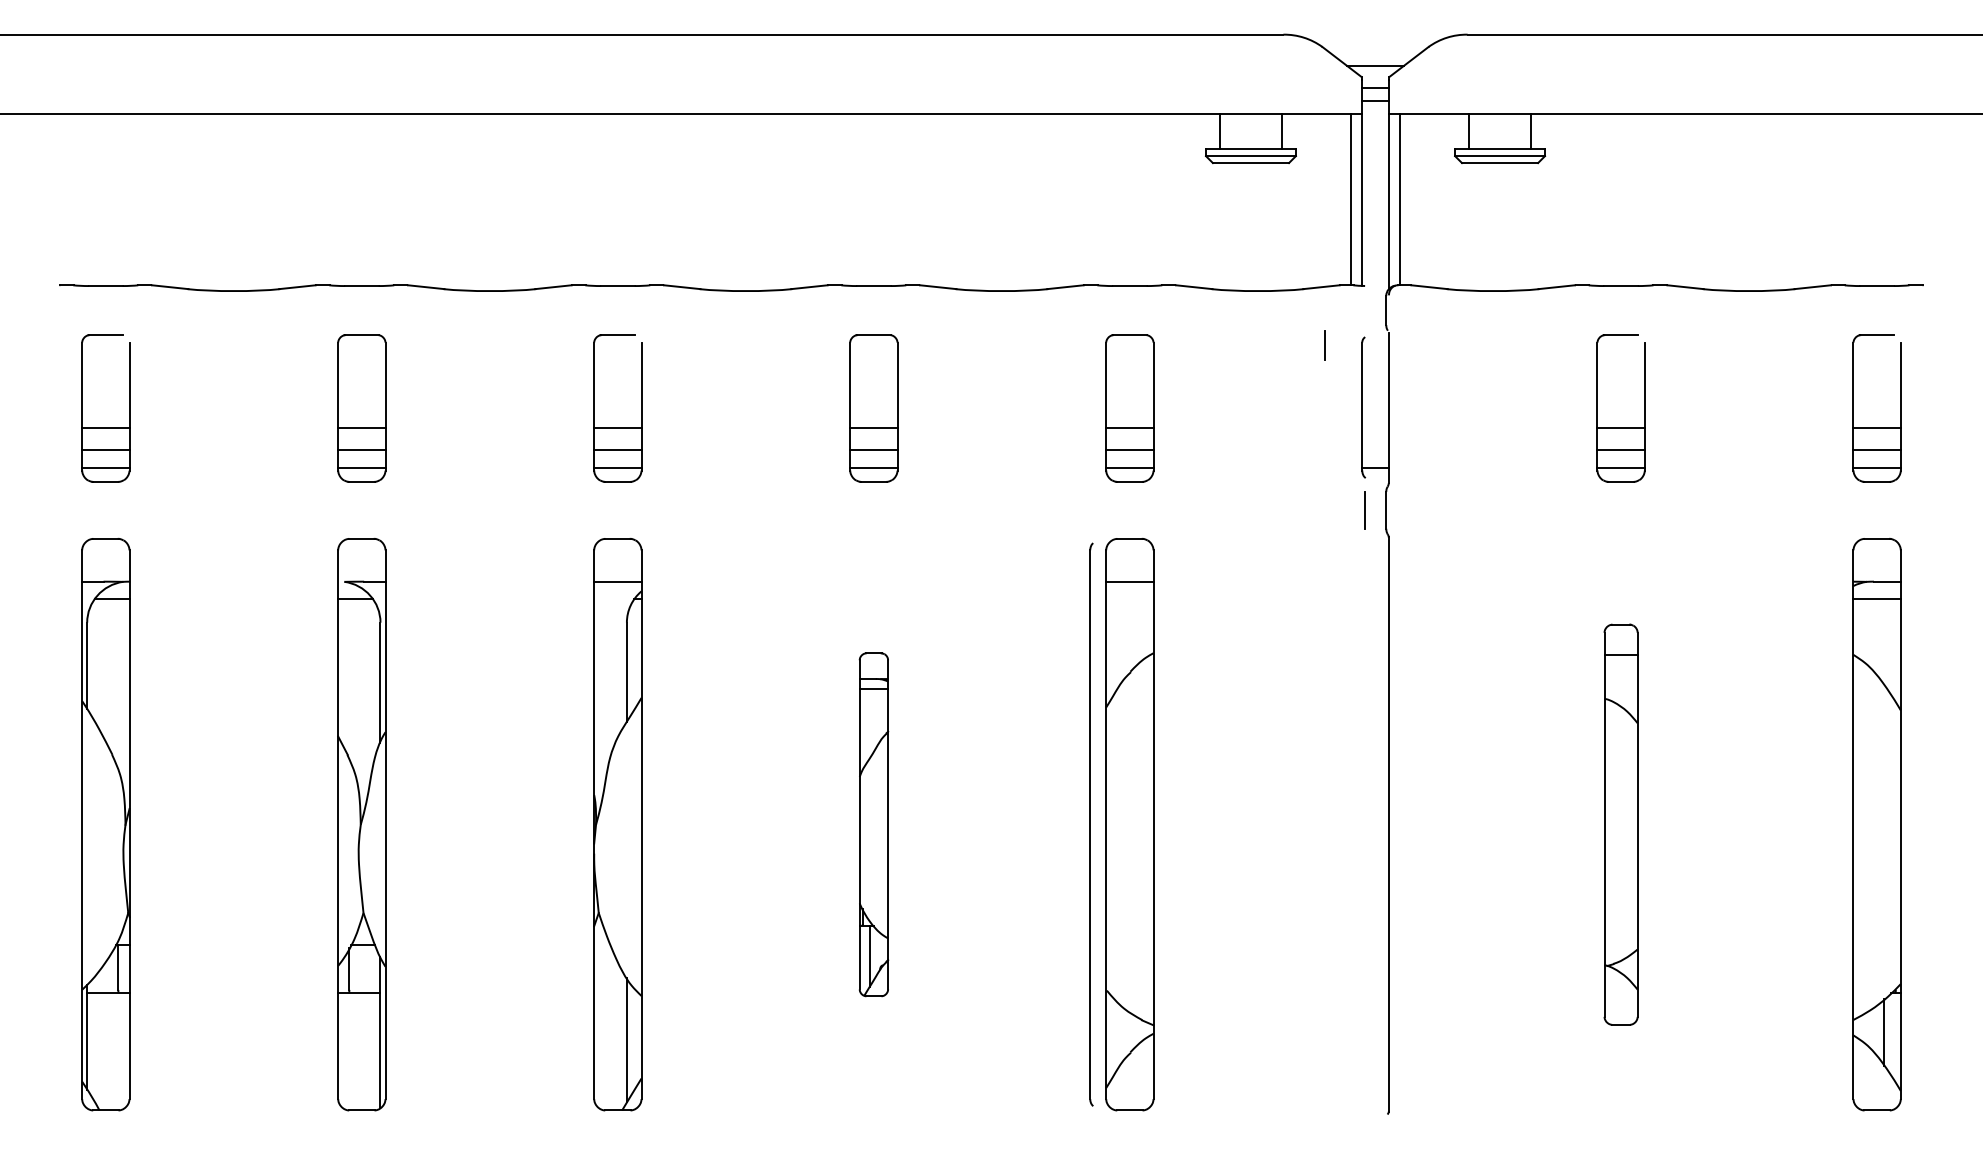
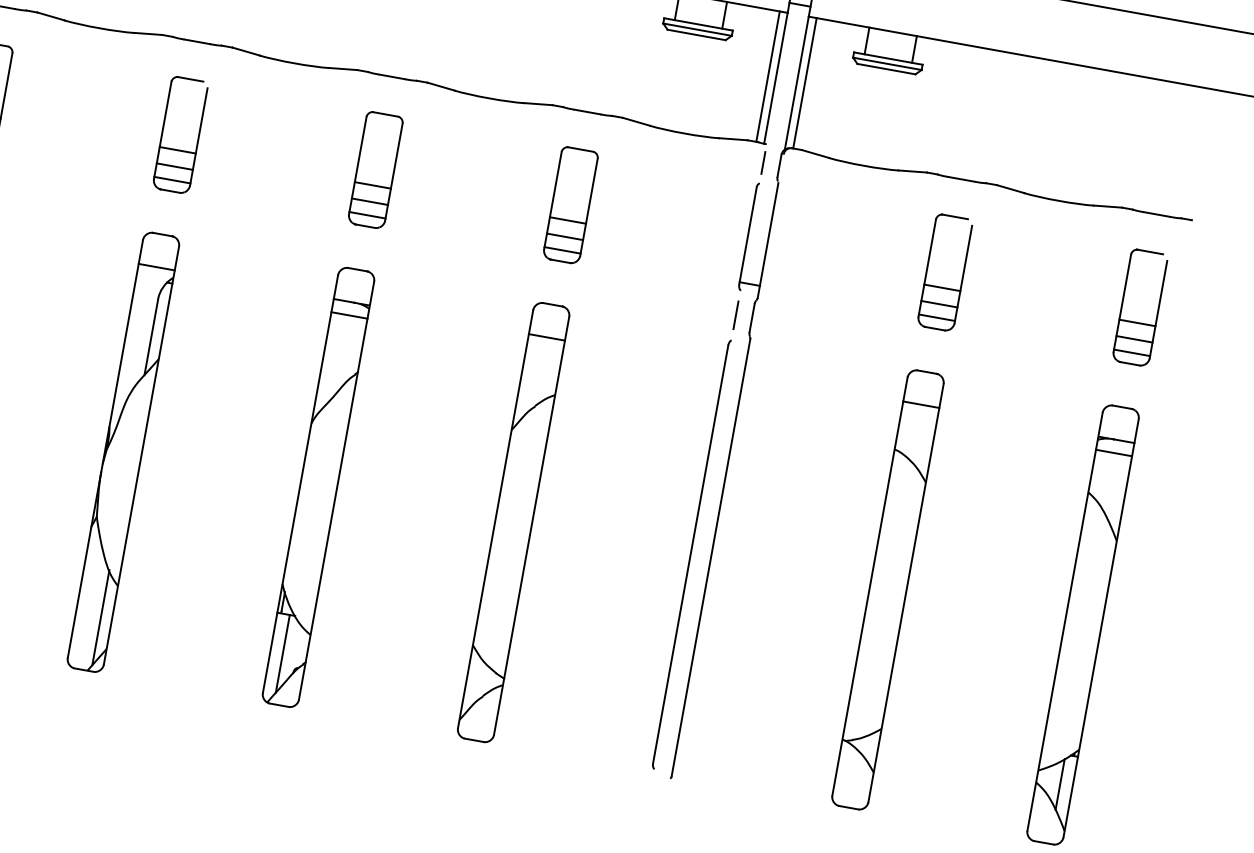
line: (1324, 345) -> (762, 162), moved
part: (873, 824) -> (318, 487), size x1.67
part: (1091, 824) -> (691, 554), moved
part: (1620, 824) -> (887, 589), size x1.43

